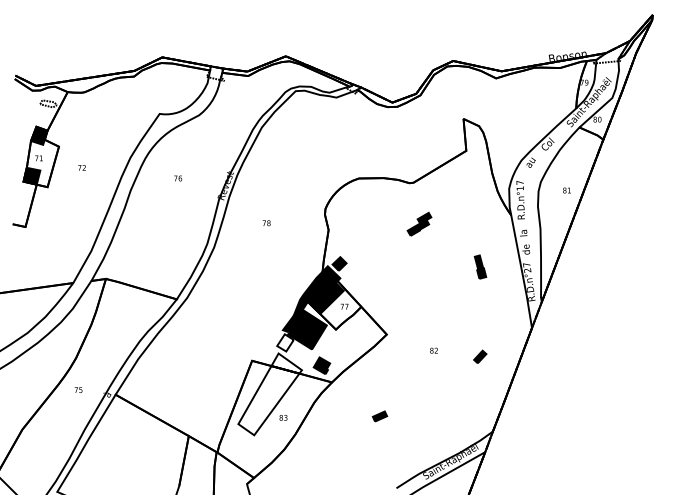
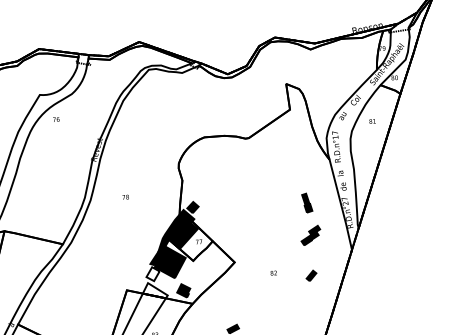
text: (178, 178) -> (56, 119), moved
text: (566, 190) -> (372, 121), moved
text: (266, 223) -> (125, 197), moved
part: (419, 223) -> (310, 234), moved

